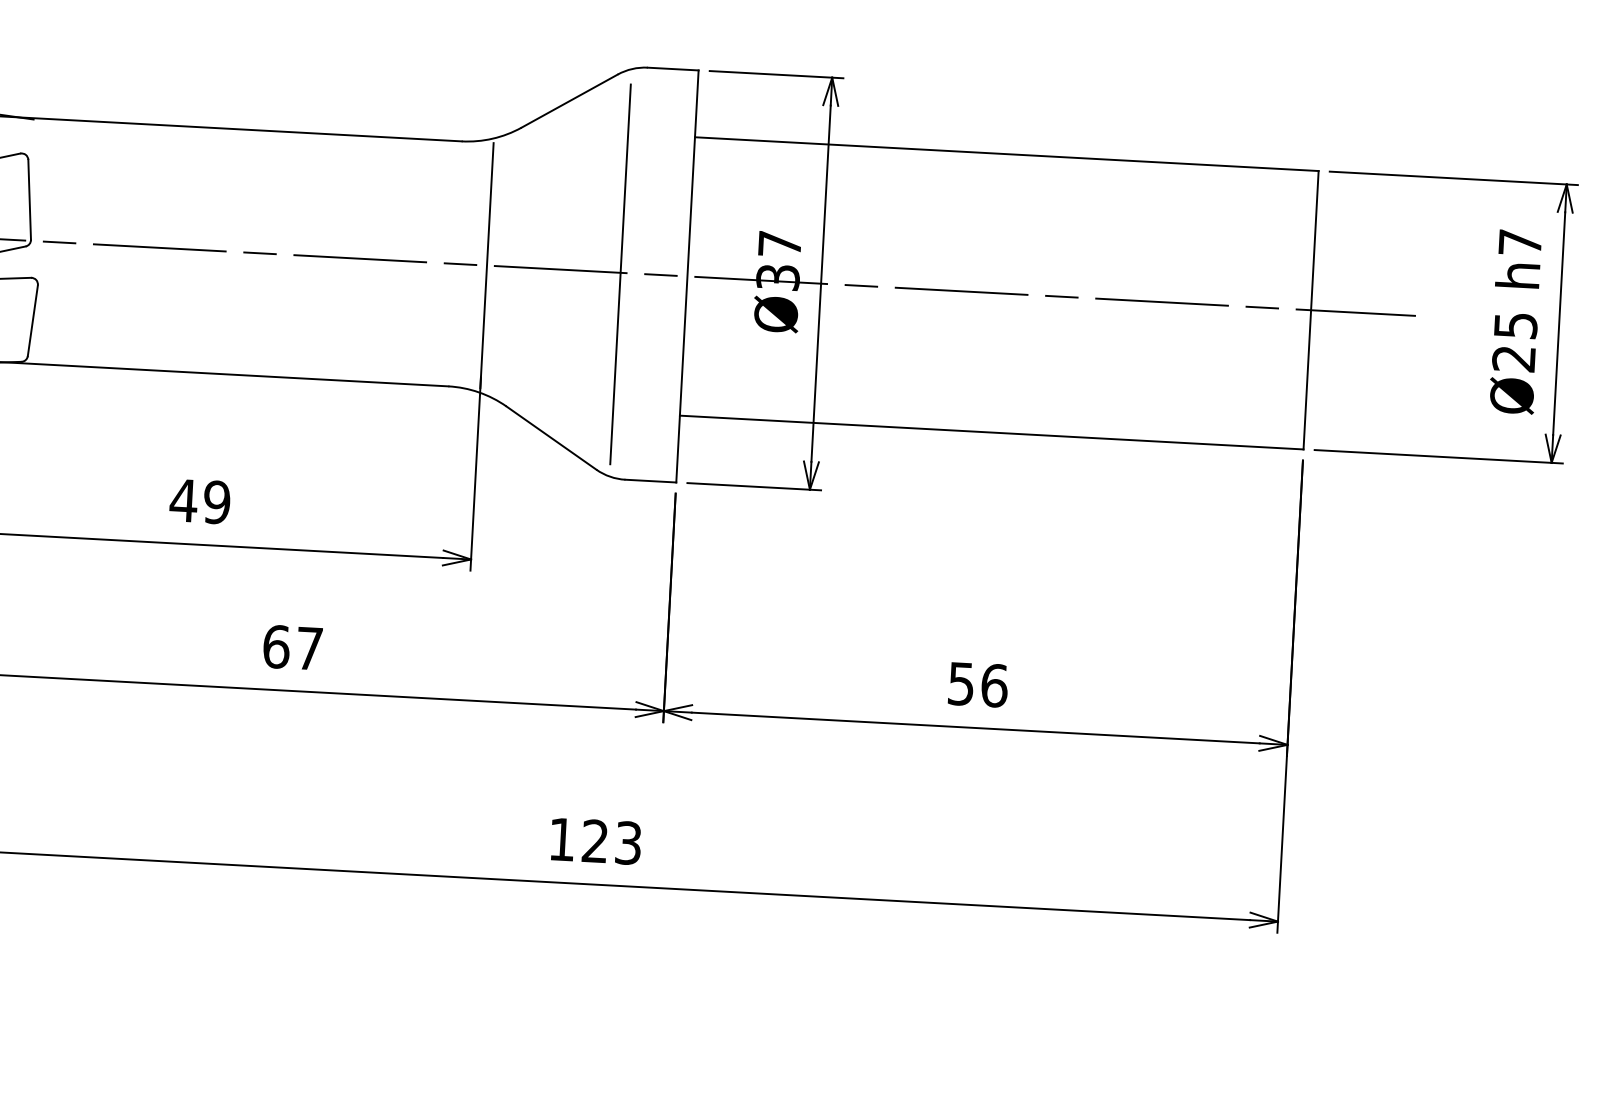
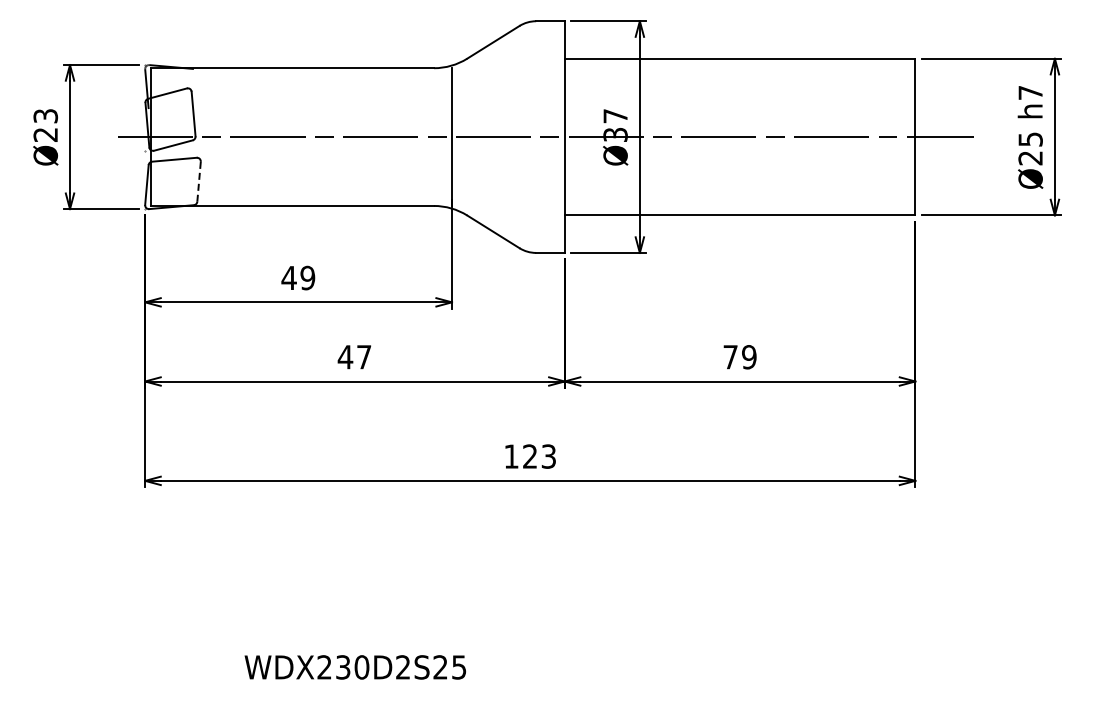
line: (621, 273) -> (527, 137), removed
line: (33, 320) -> (199, 181), solid -> dashed
text: (276, 647) -> (345, 357), 67 -> 47
text: (977, 685) -> (739, 357), 56 -> 79

